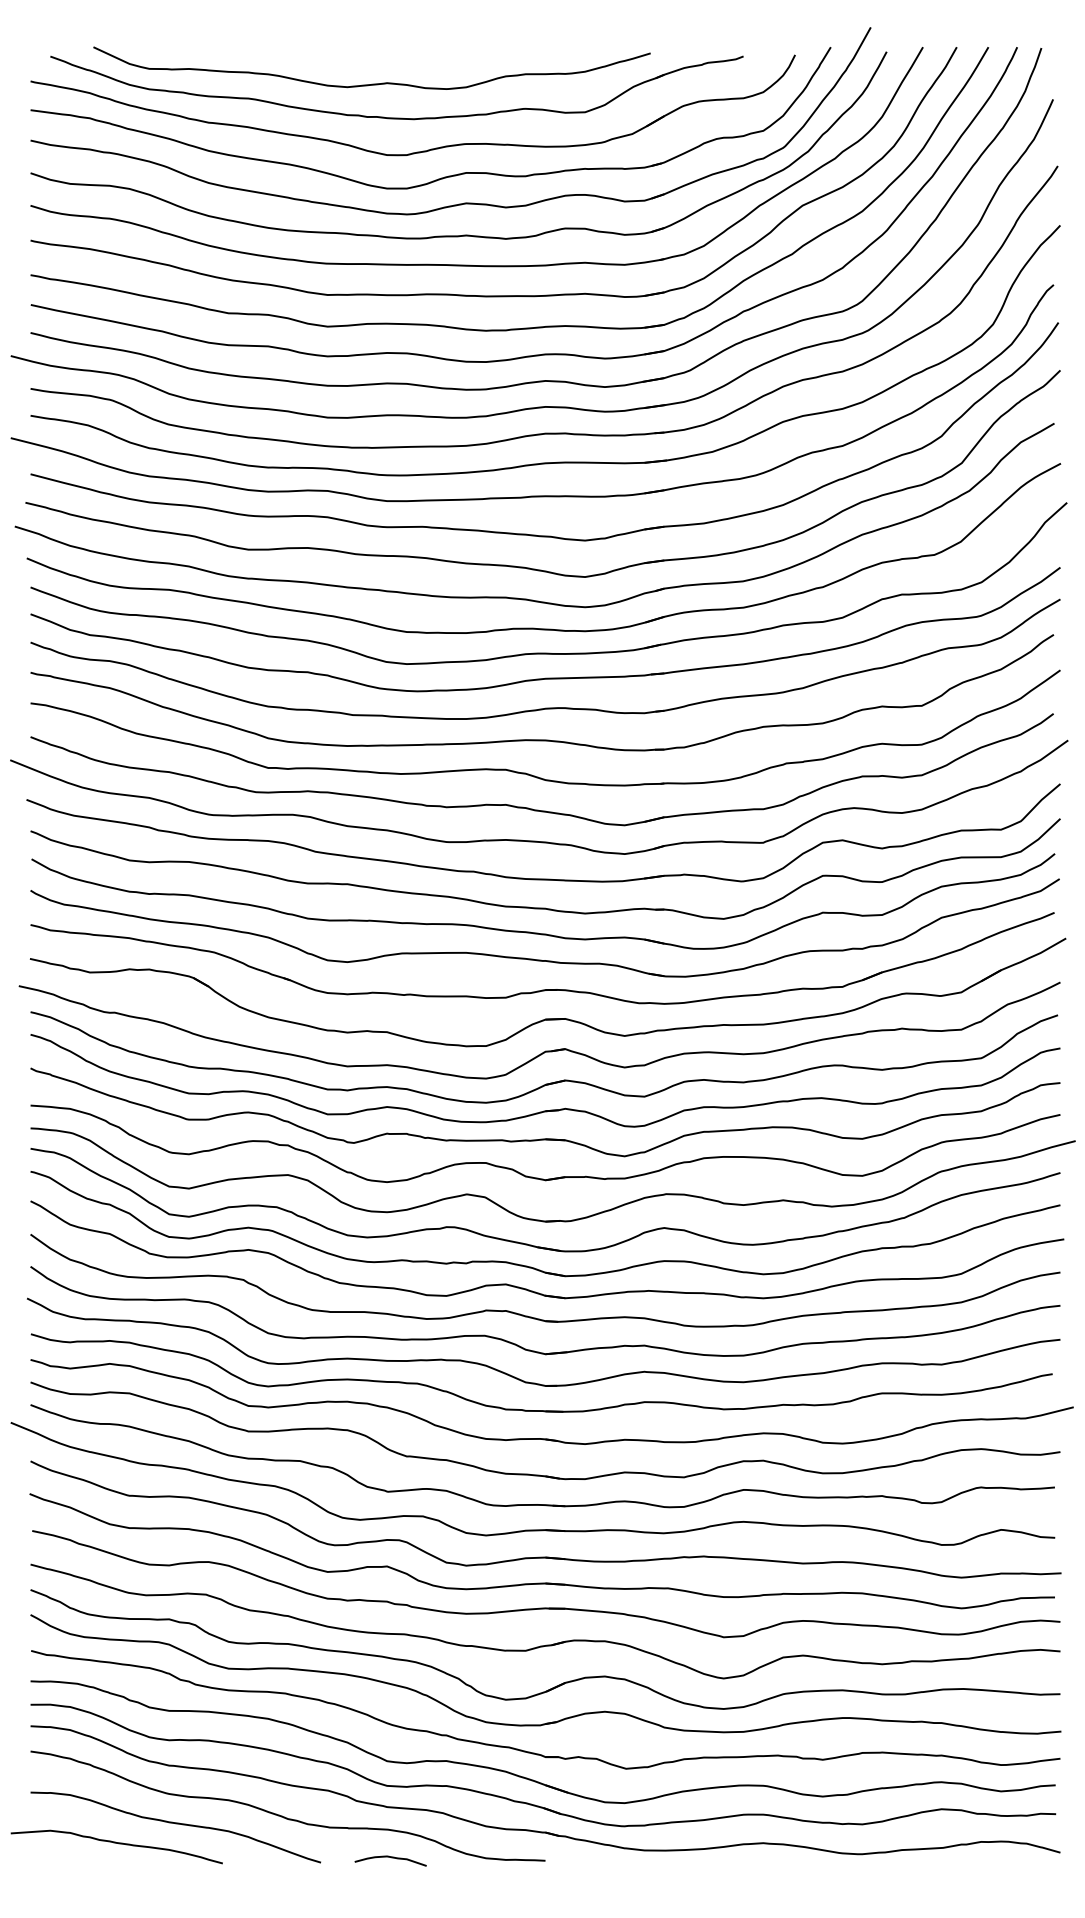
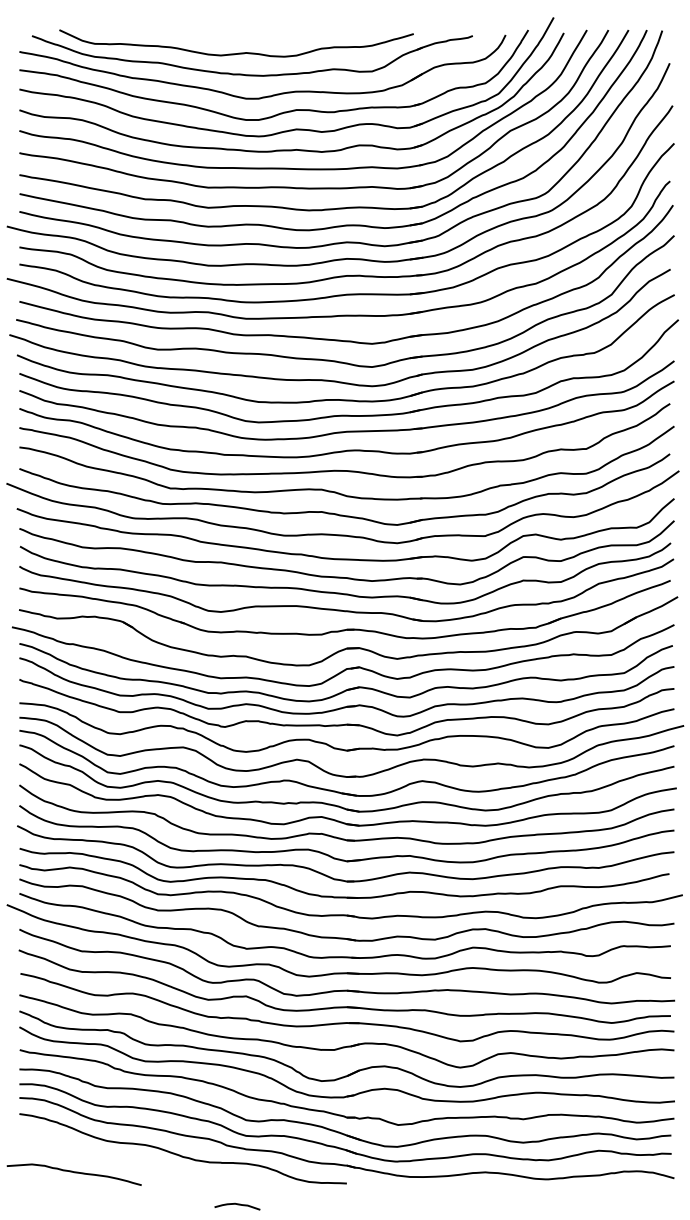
curve: (175, 1824) -> (111, 1160), removed
curve: (390, 1859) -> (237, 1205), moved

